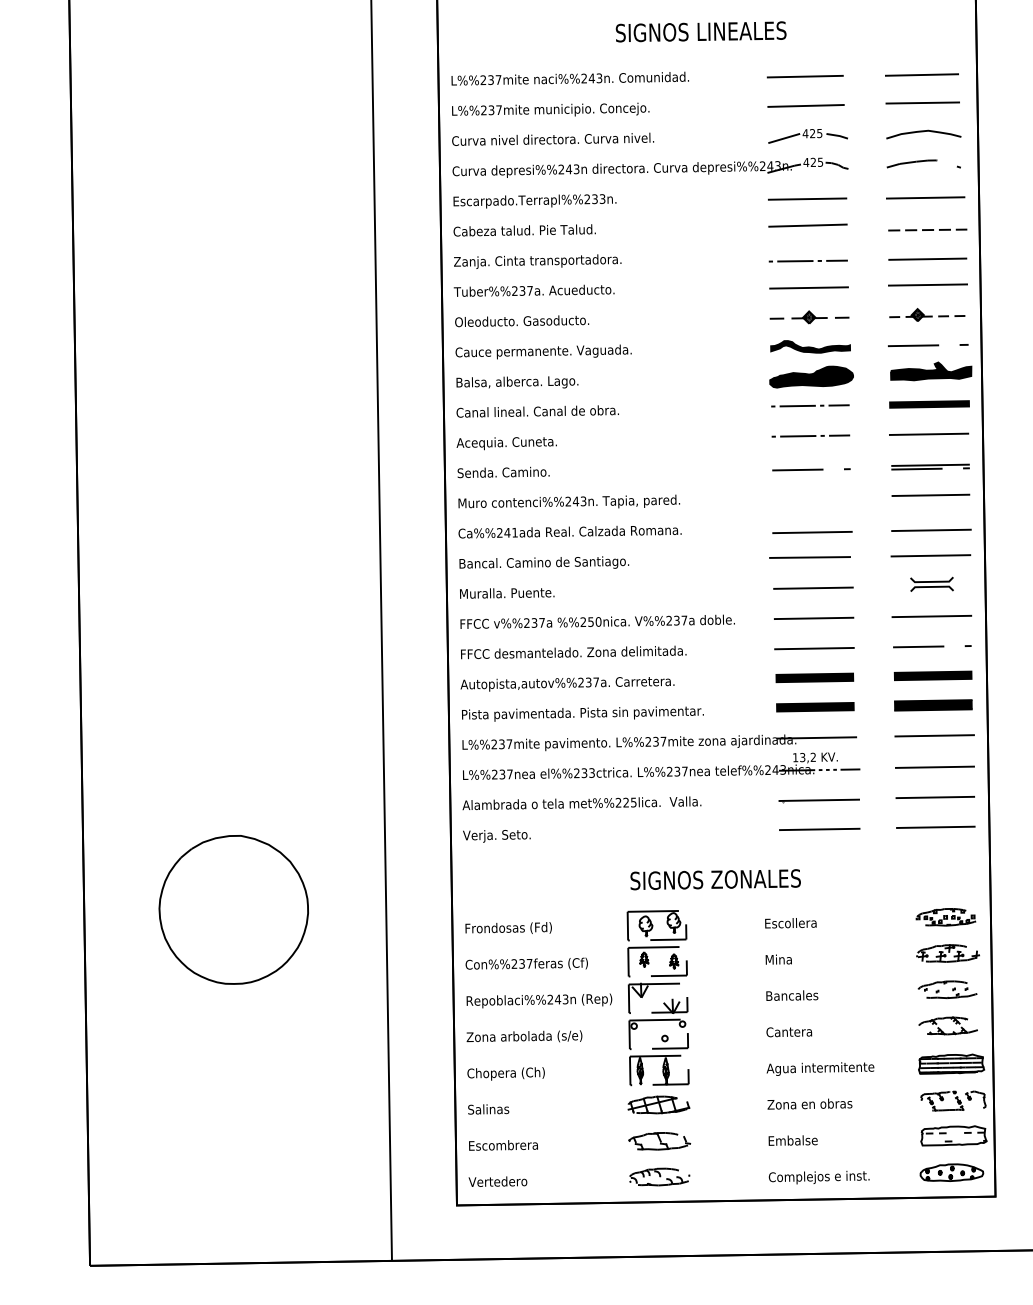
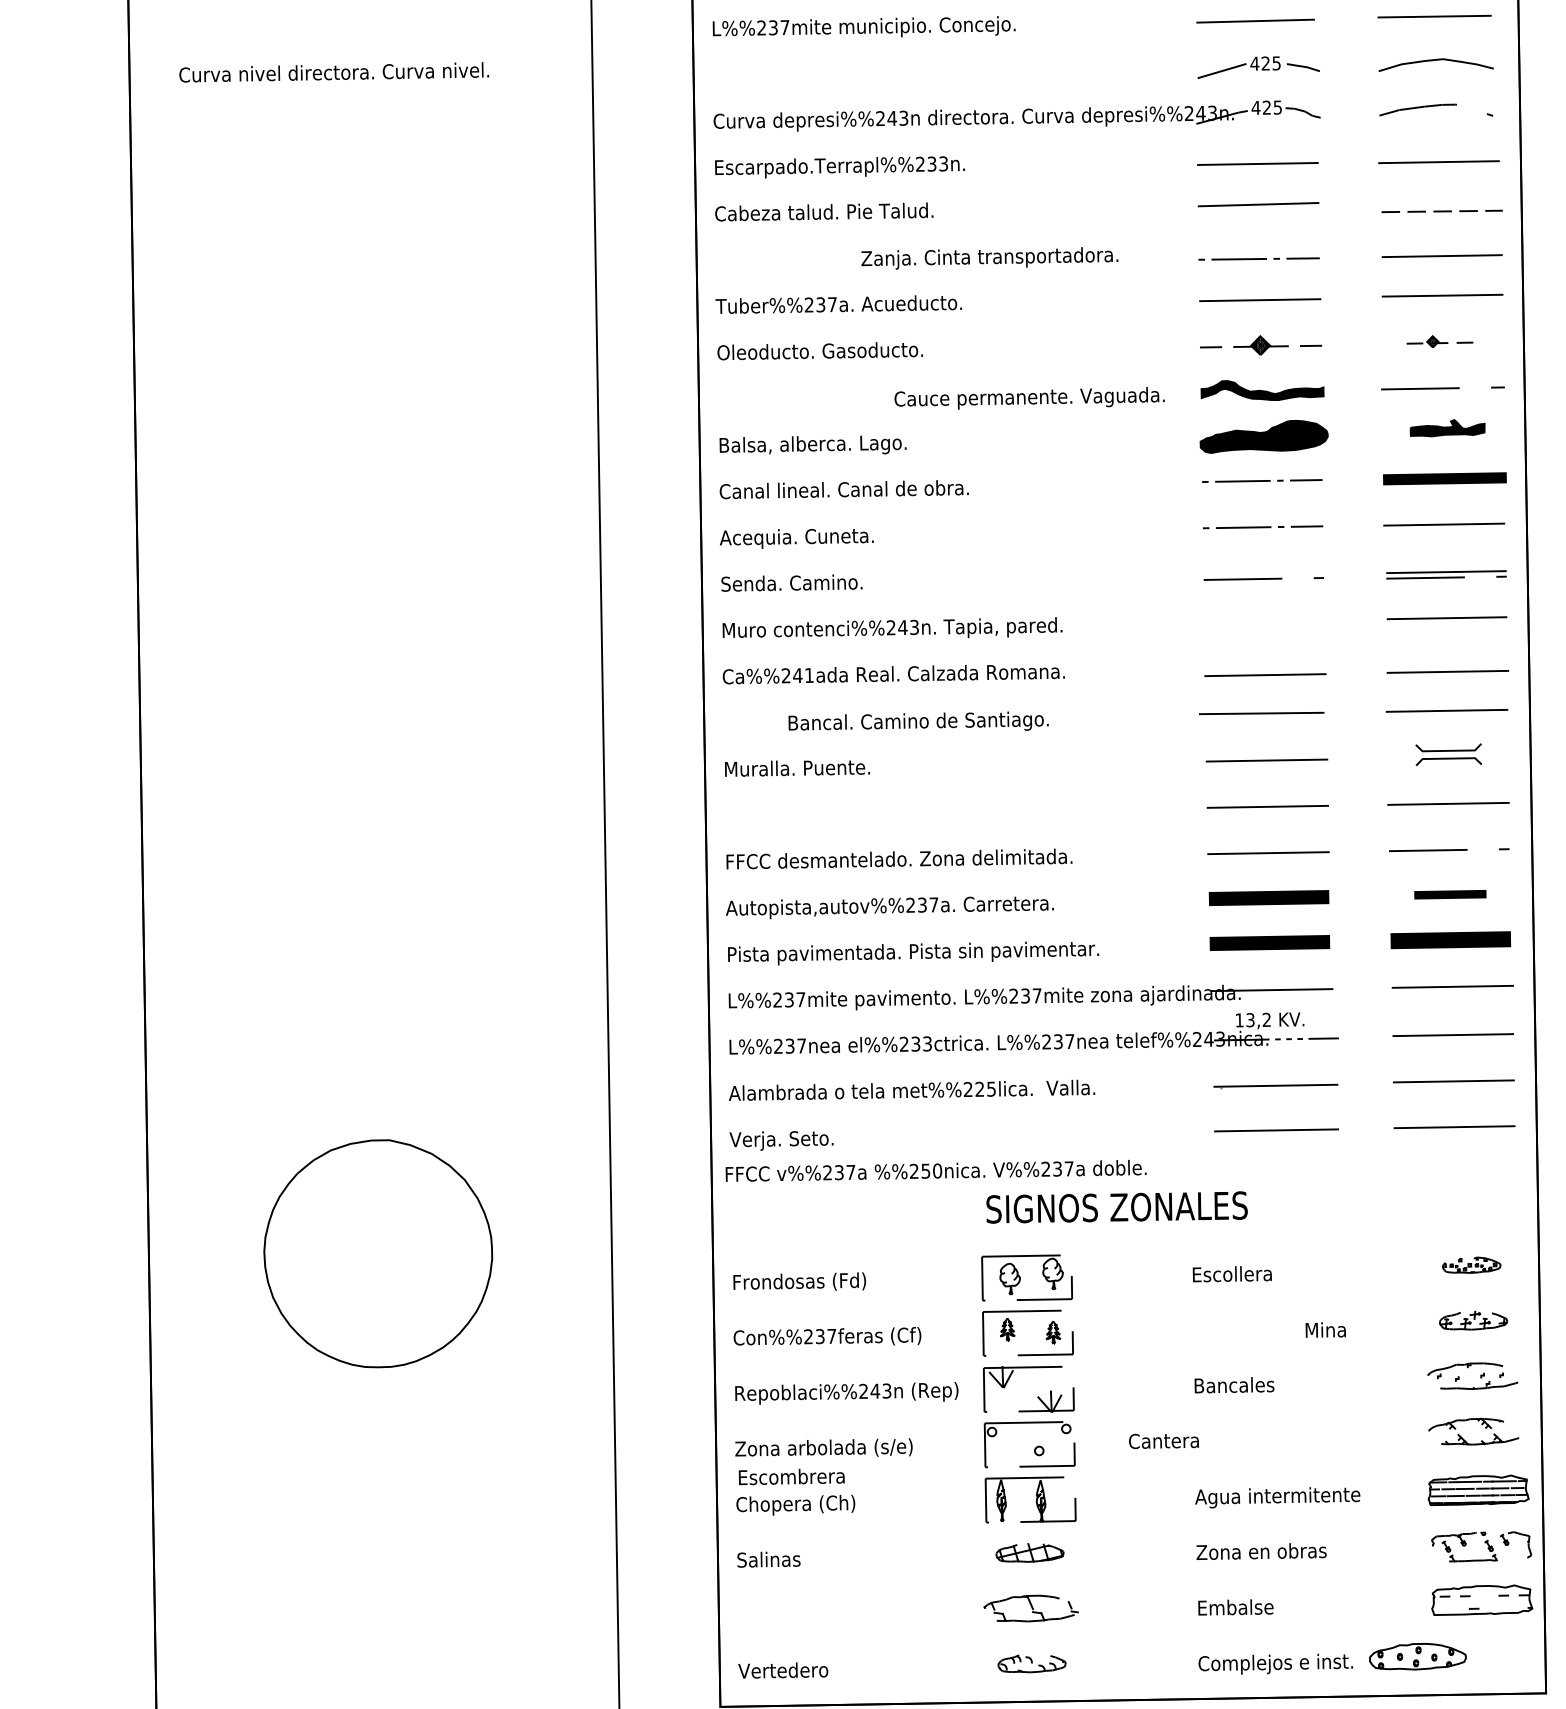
text: (553, 138) -> (334, 71), moved
text: (537, 261) -> (989, 258), moved
part: (927, 314) -> (1441, 340), size x0.6
text: (543, 351) -> (1029, 397), moved
part: (931, 371) -> (1447, 428), size x0.6
text: (544, 562) -> (918, 721), moved
text: (597, 621) -> (935, 1170), moved
part: (932, 675) -> (1449, 894), size x0.6
part: (945, 917) -> (1469, 1265), size x0.6
part: (947, 953) -> (1472, 1320), size x0.7
text: (778, 959) -> (1325, 1329), moved
text: (789, 1032) -> (1164, 1441), moved
part: (658, 1104) -> (1029, 1552), size x0.7
text: (503, 1145) -> (791, 1476), moved
part: (951, 1172) -> (1417, 1656), moved
part: (659, 1176) -> (1030, 1662), size x0.7

